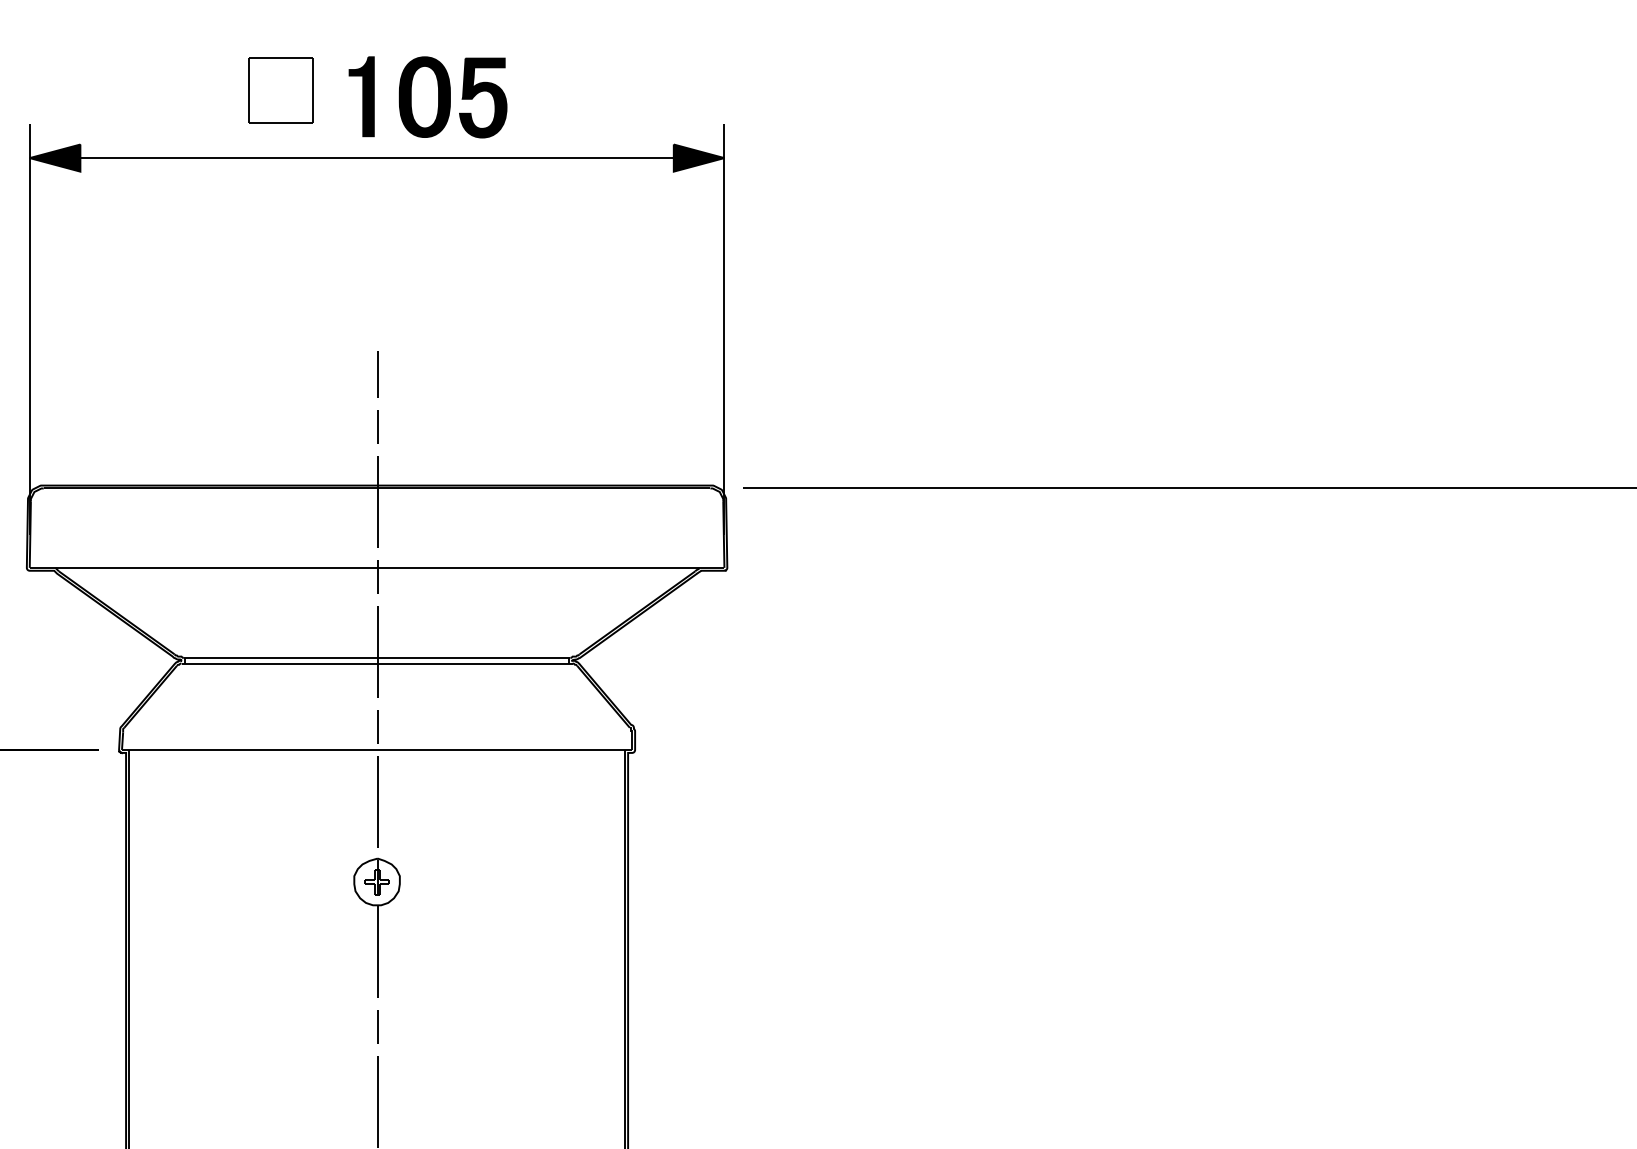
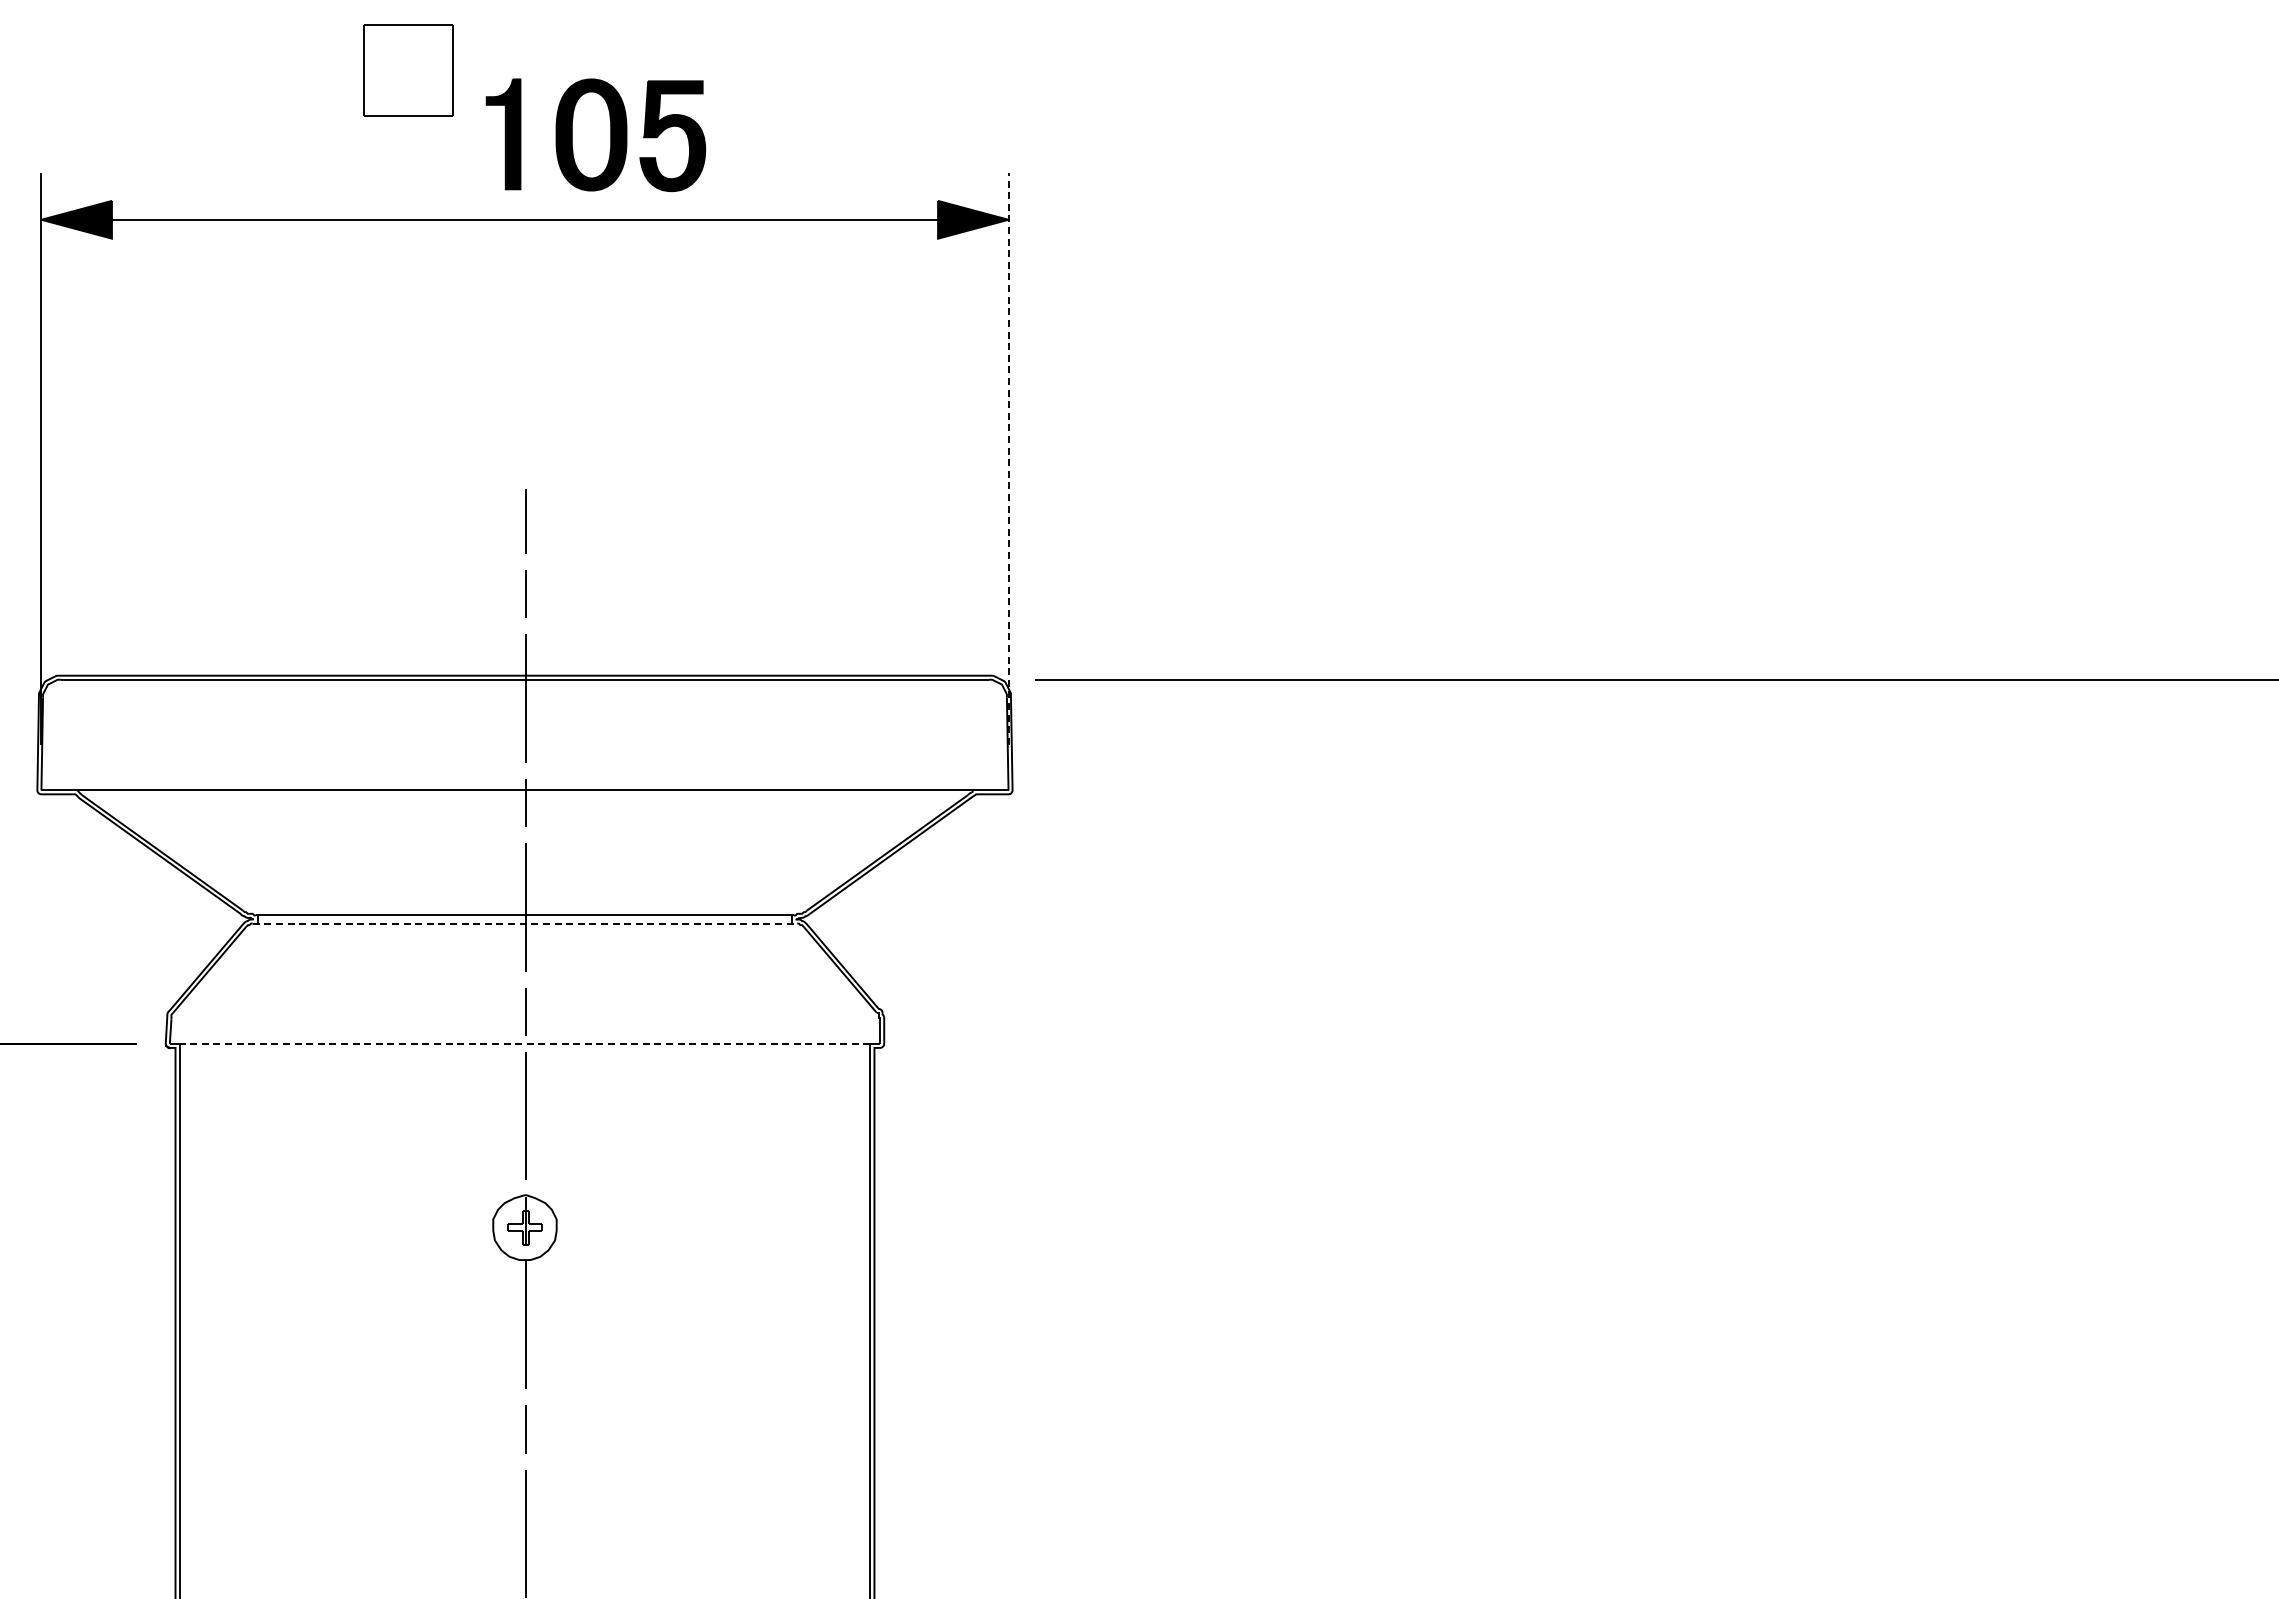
part: (281, 90) -> (408, 70), moved
line: (724, 329) -> (1008, 458), solid -> dashed
line: (377, 663) -> (525, 923), solid -> dashed
line: (376, 749) -> (524, 1043), solid -> dashed

